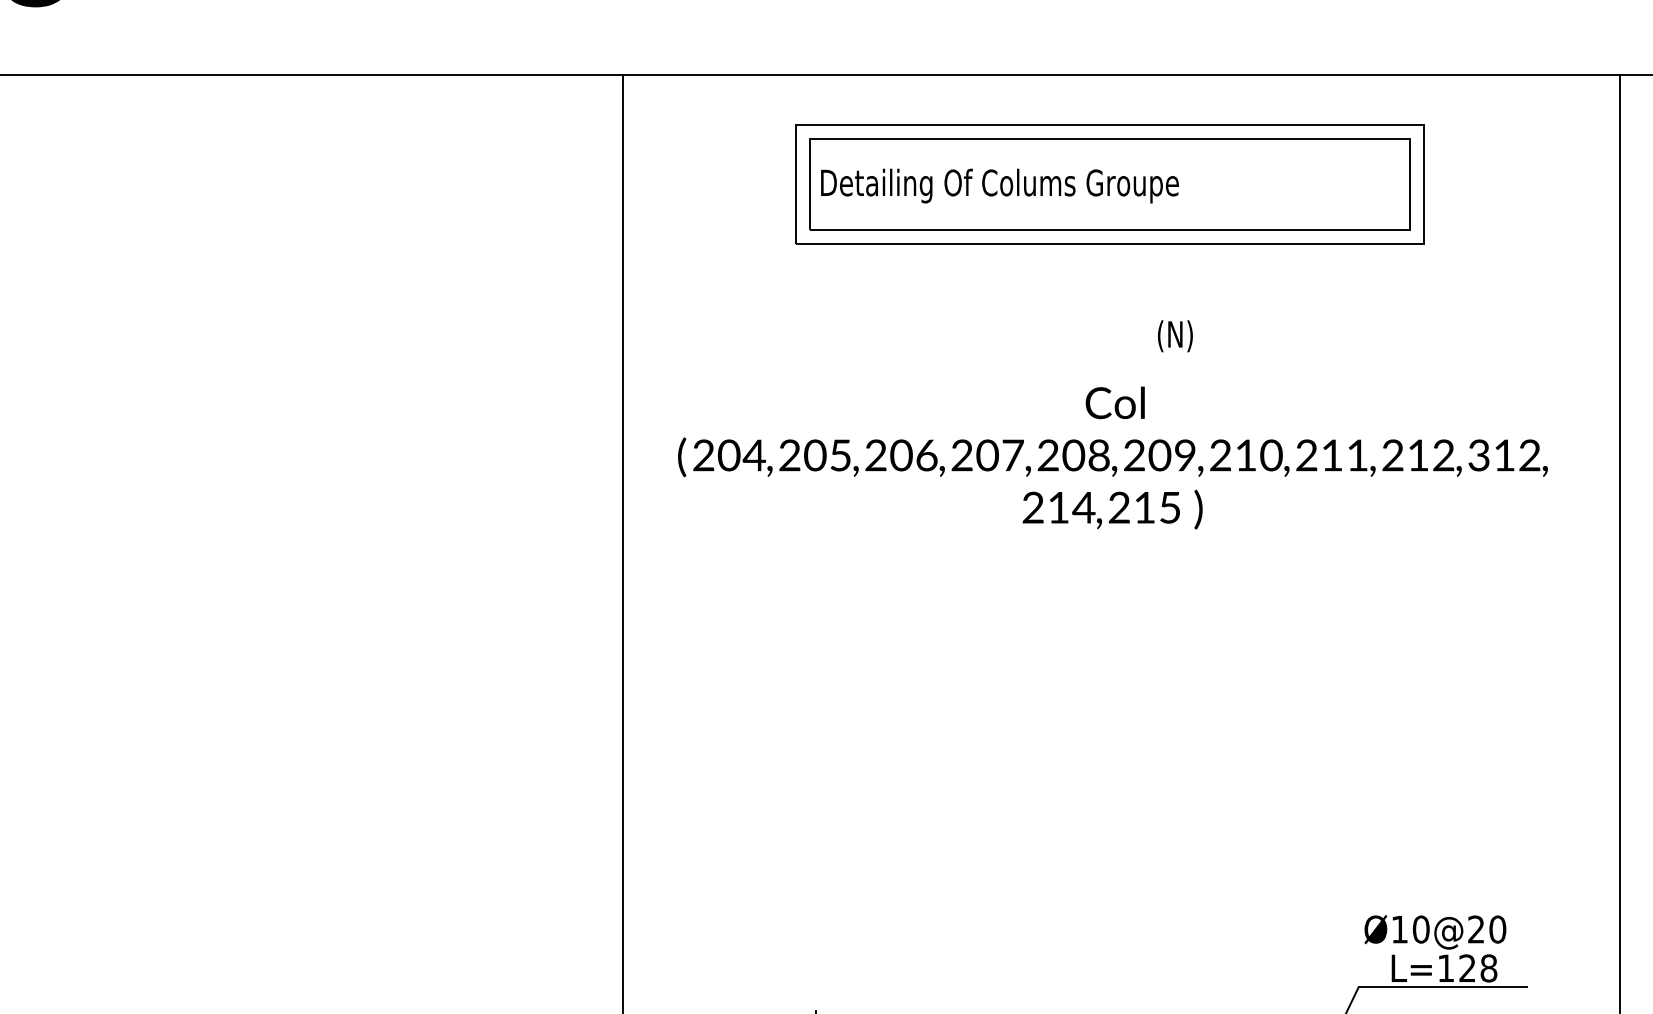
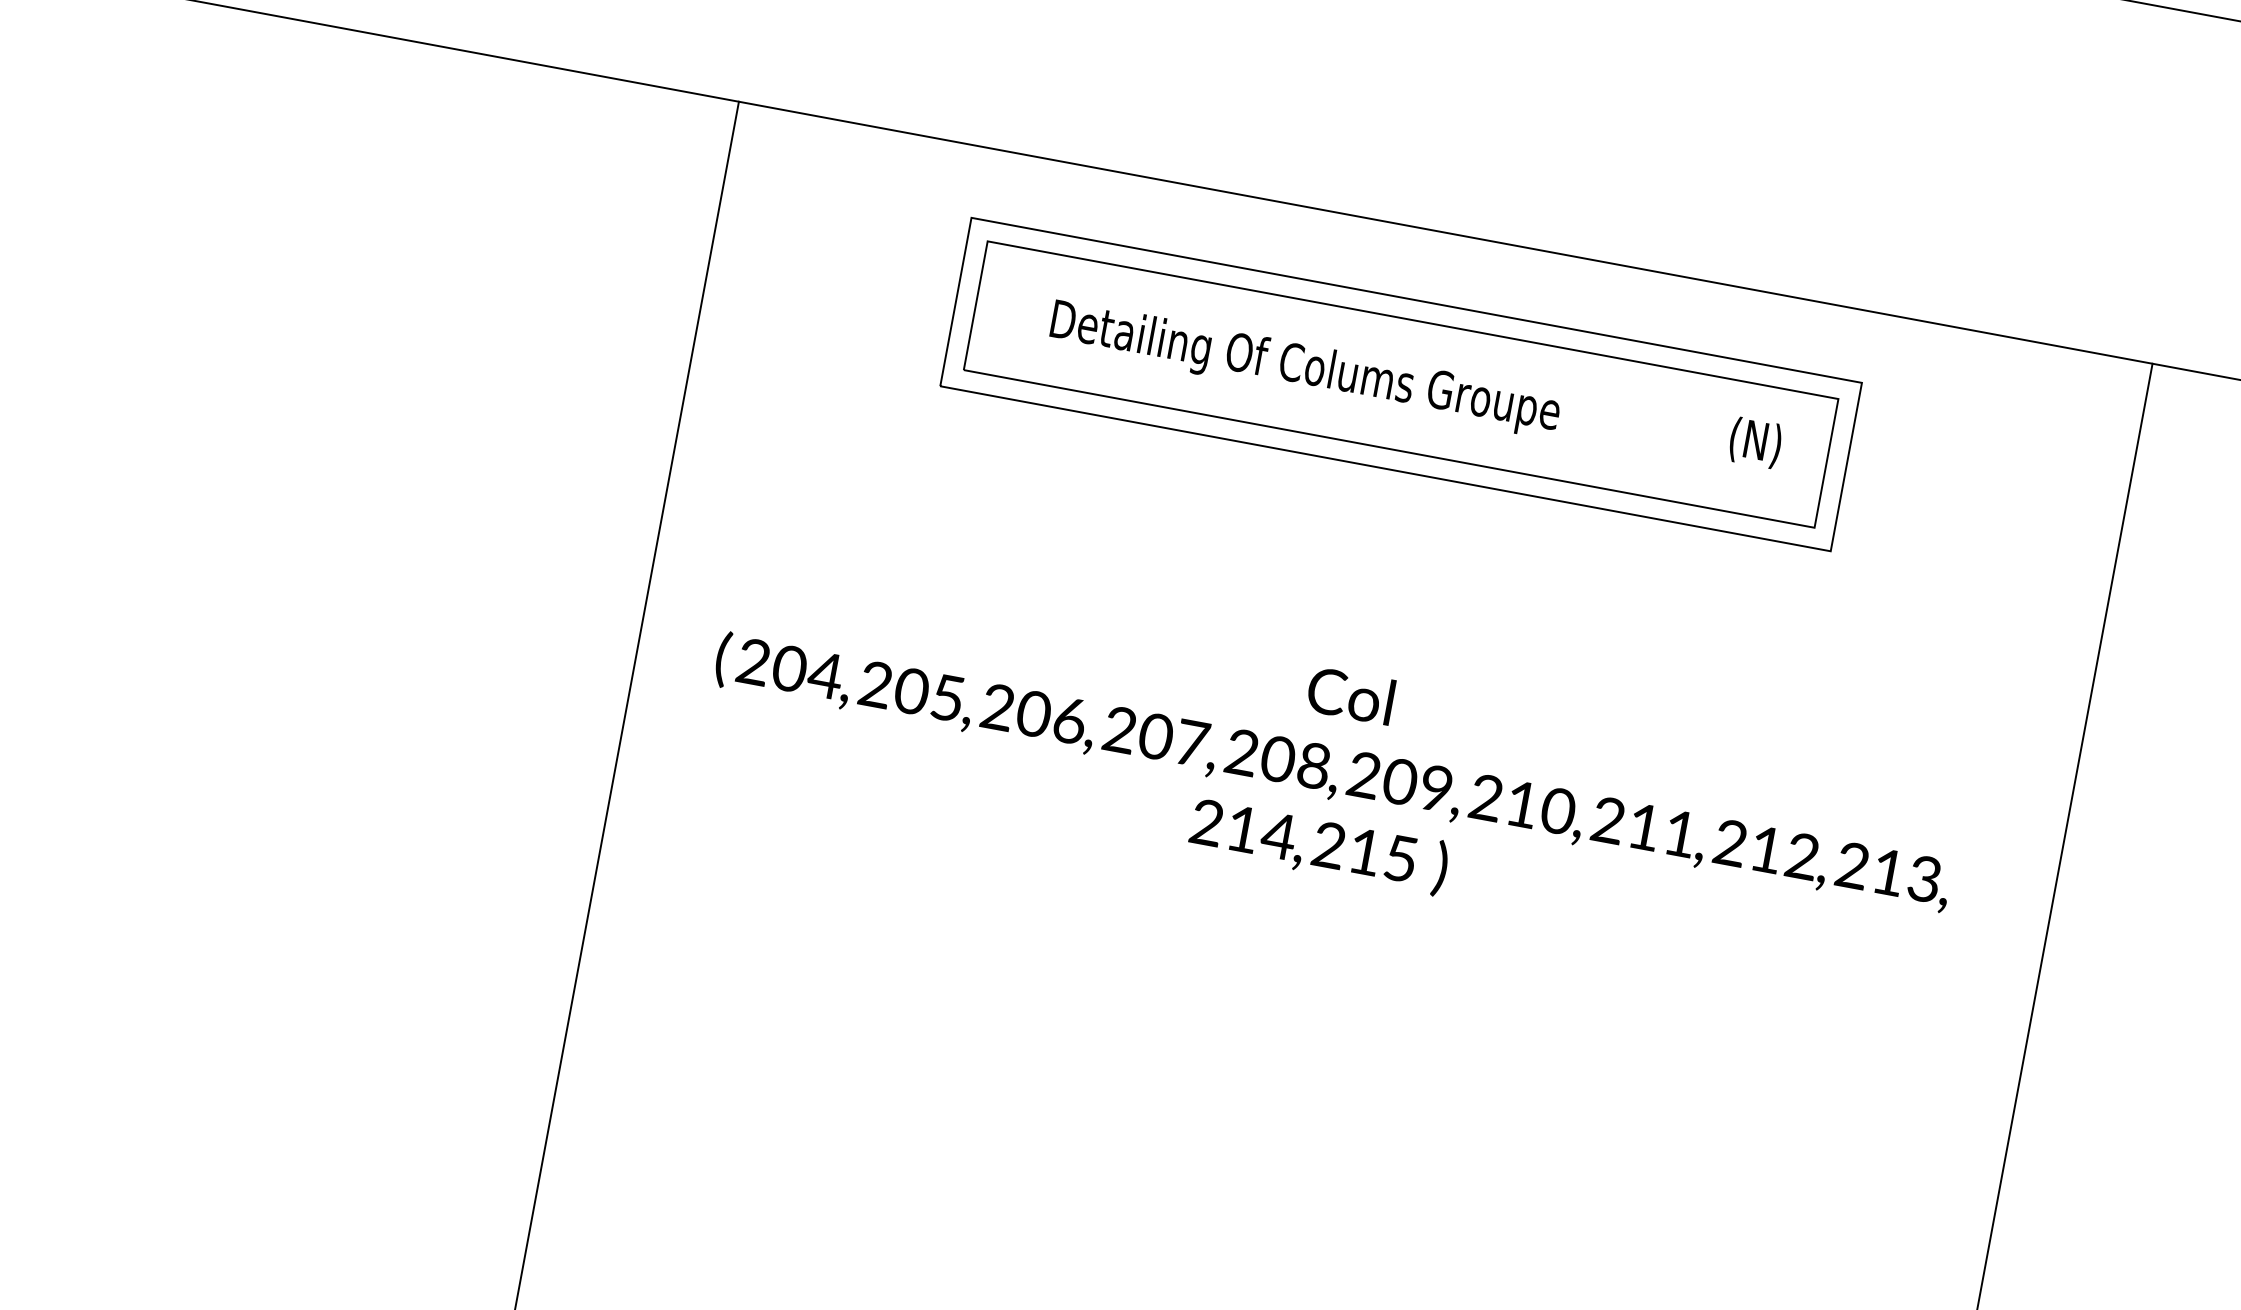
text: (999, 185) -> (1304, 368), moved
text: (1175, 336) -> (1755, 443), moved
text: (1504, 456) -> (1888, 873), 312 -> 213

